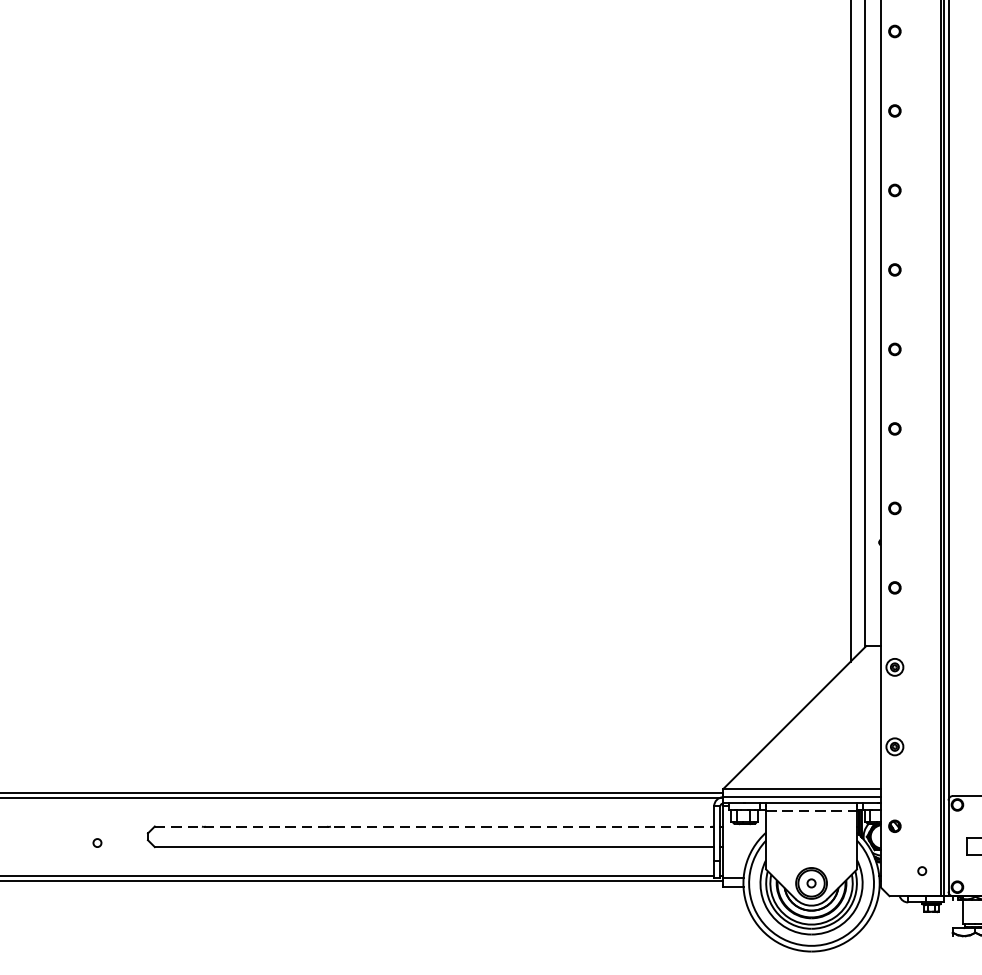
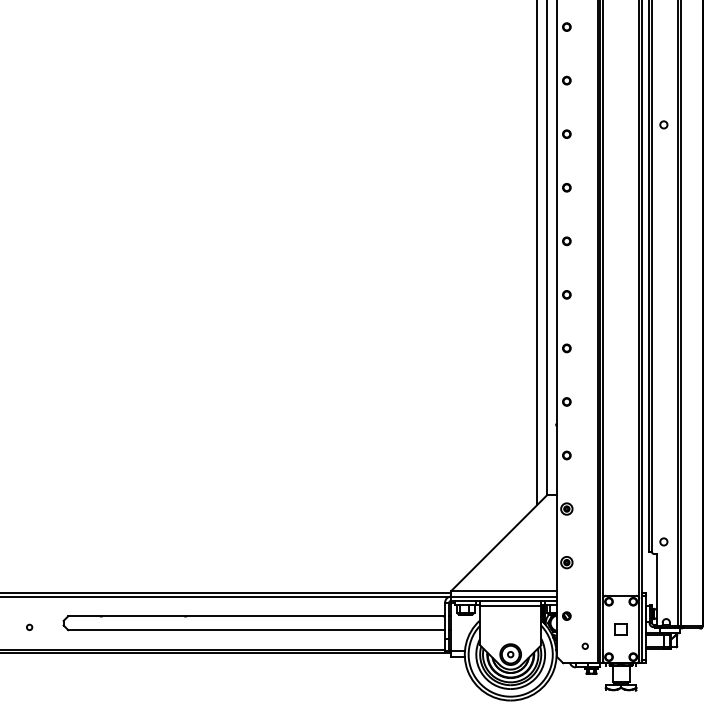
line: (811, 810) -> (510, 605), dashed -> solid
line: (435, 826) -> (257, 616), dashed -> solid

